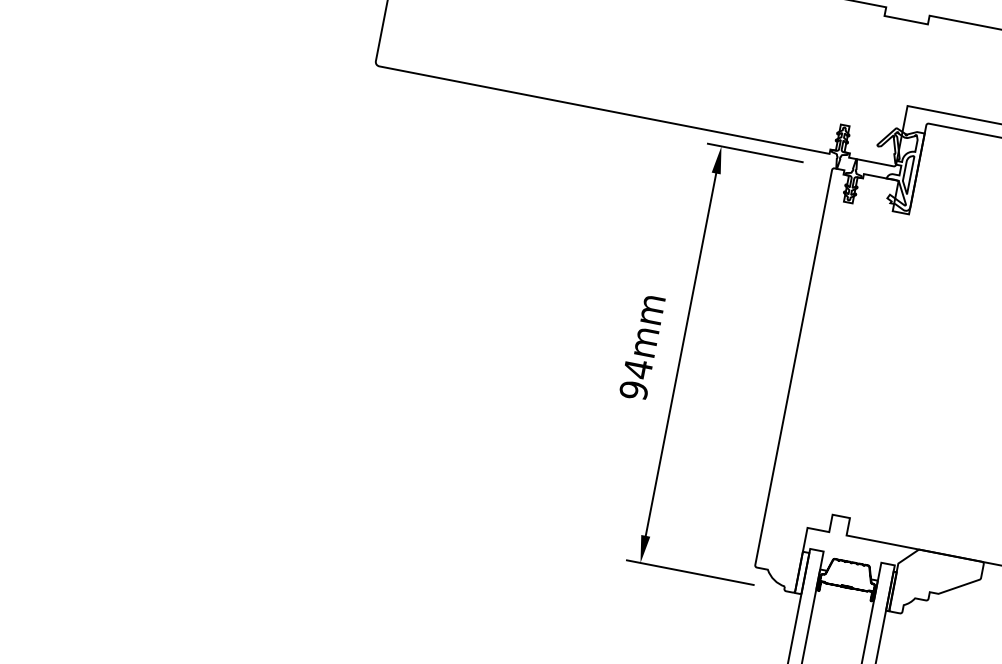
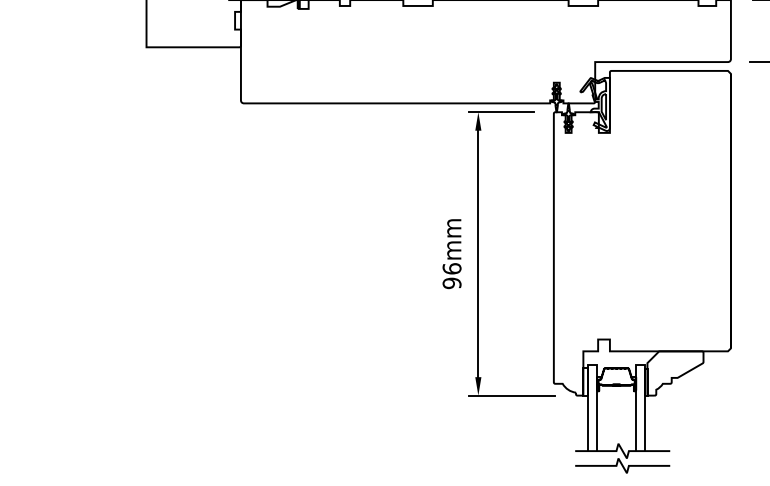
text: (637, 368) -> (451, 268), 94mm -> 96mm

